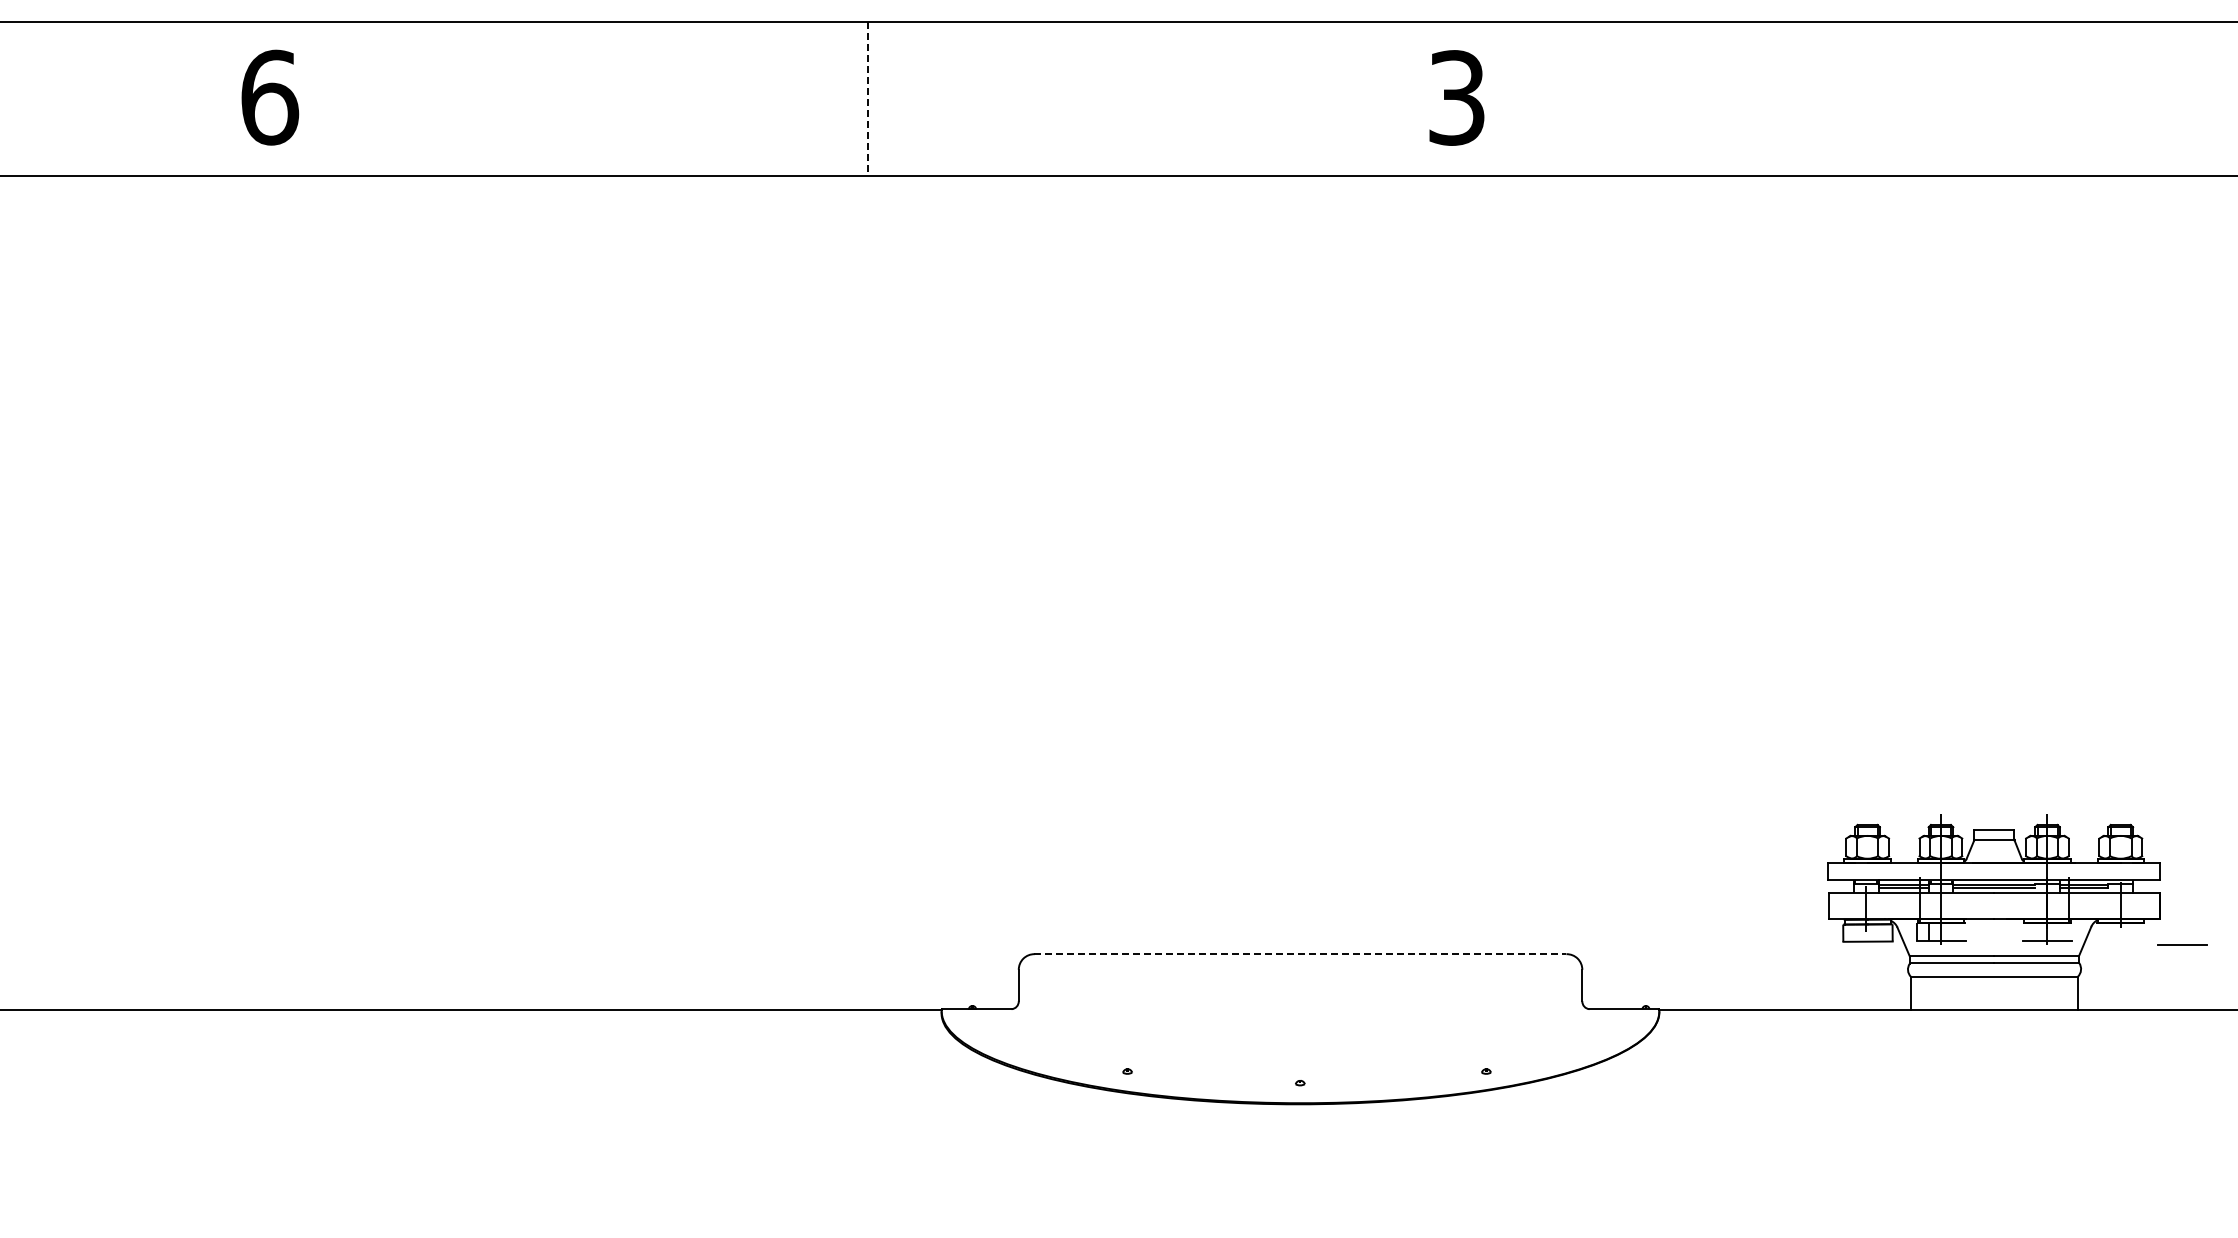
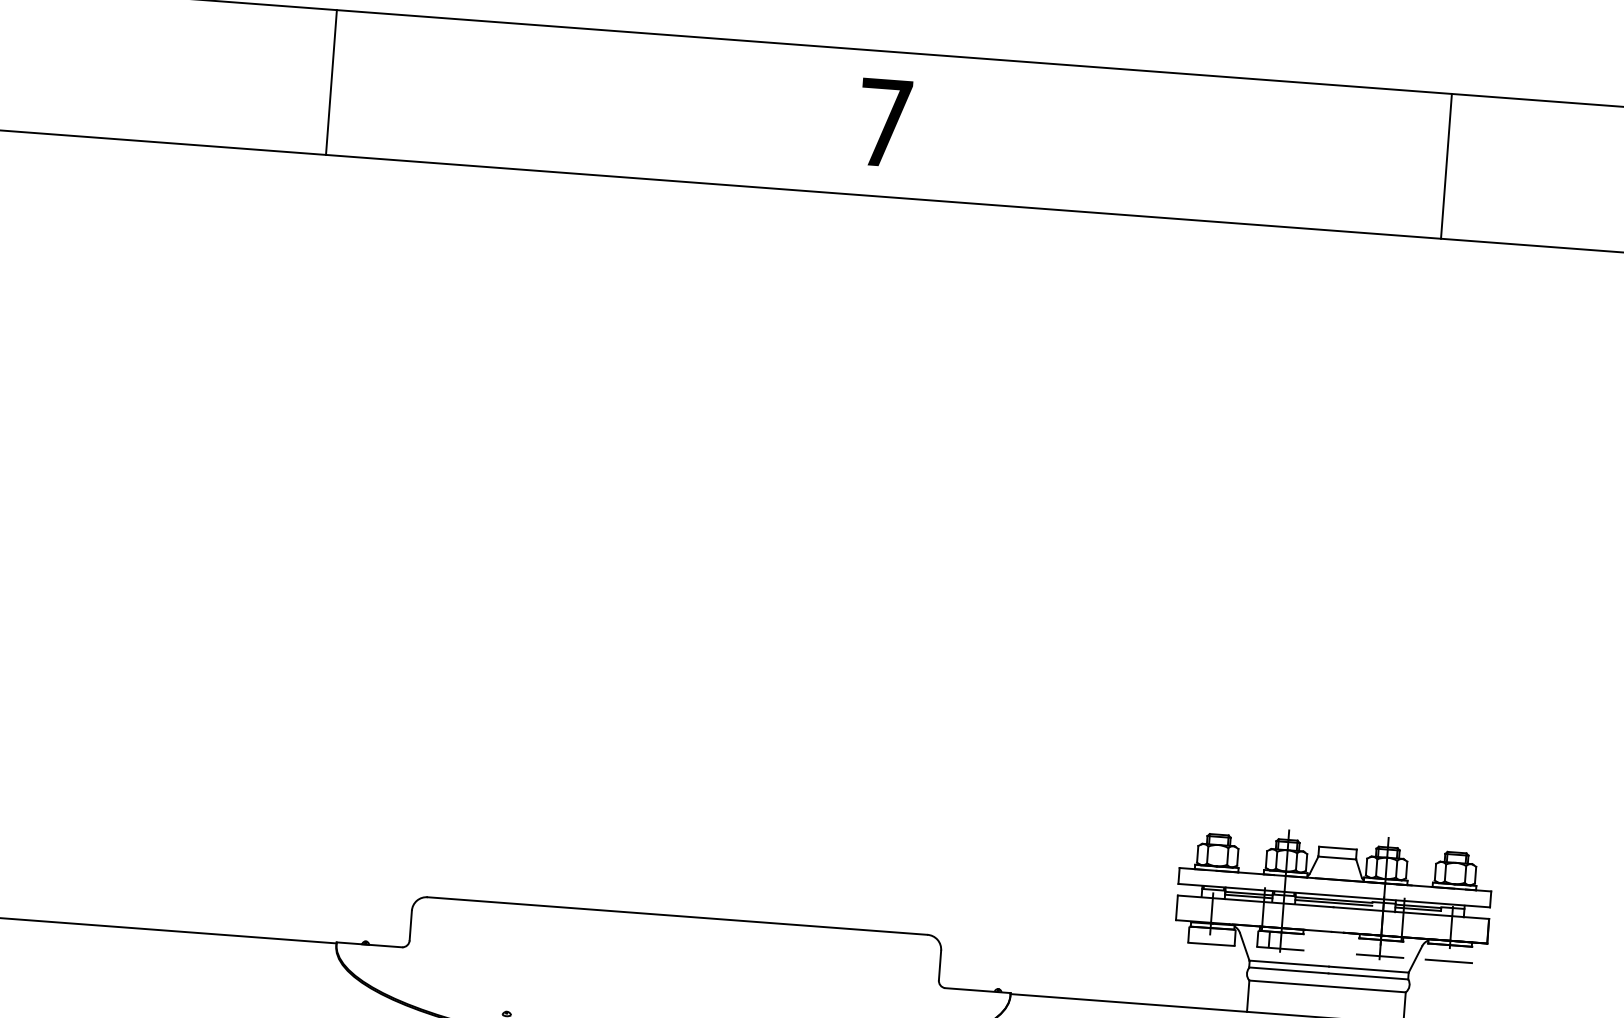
text: (1456, 97) -> (884, 122), 3 -> 7
line: (867, 99) -> (331, 82), dashed -> solid
line: (2054, 99) -> (1446, 166), added
line: (2182, 944) -> (1448, 961), moved
line: (1300, 954) -> (677, 916), dashed -> solid

